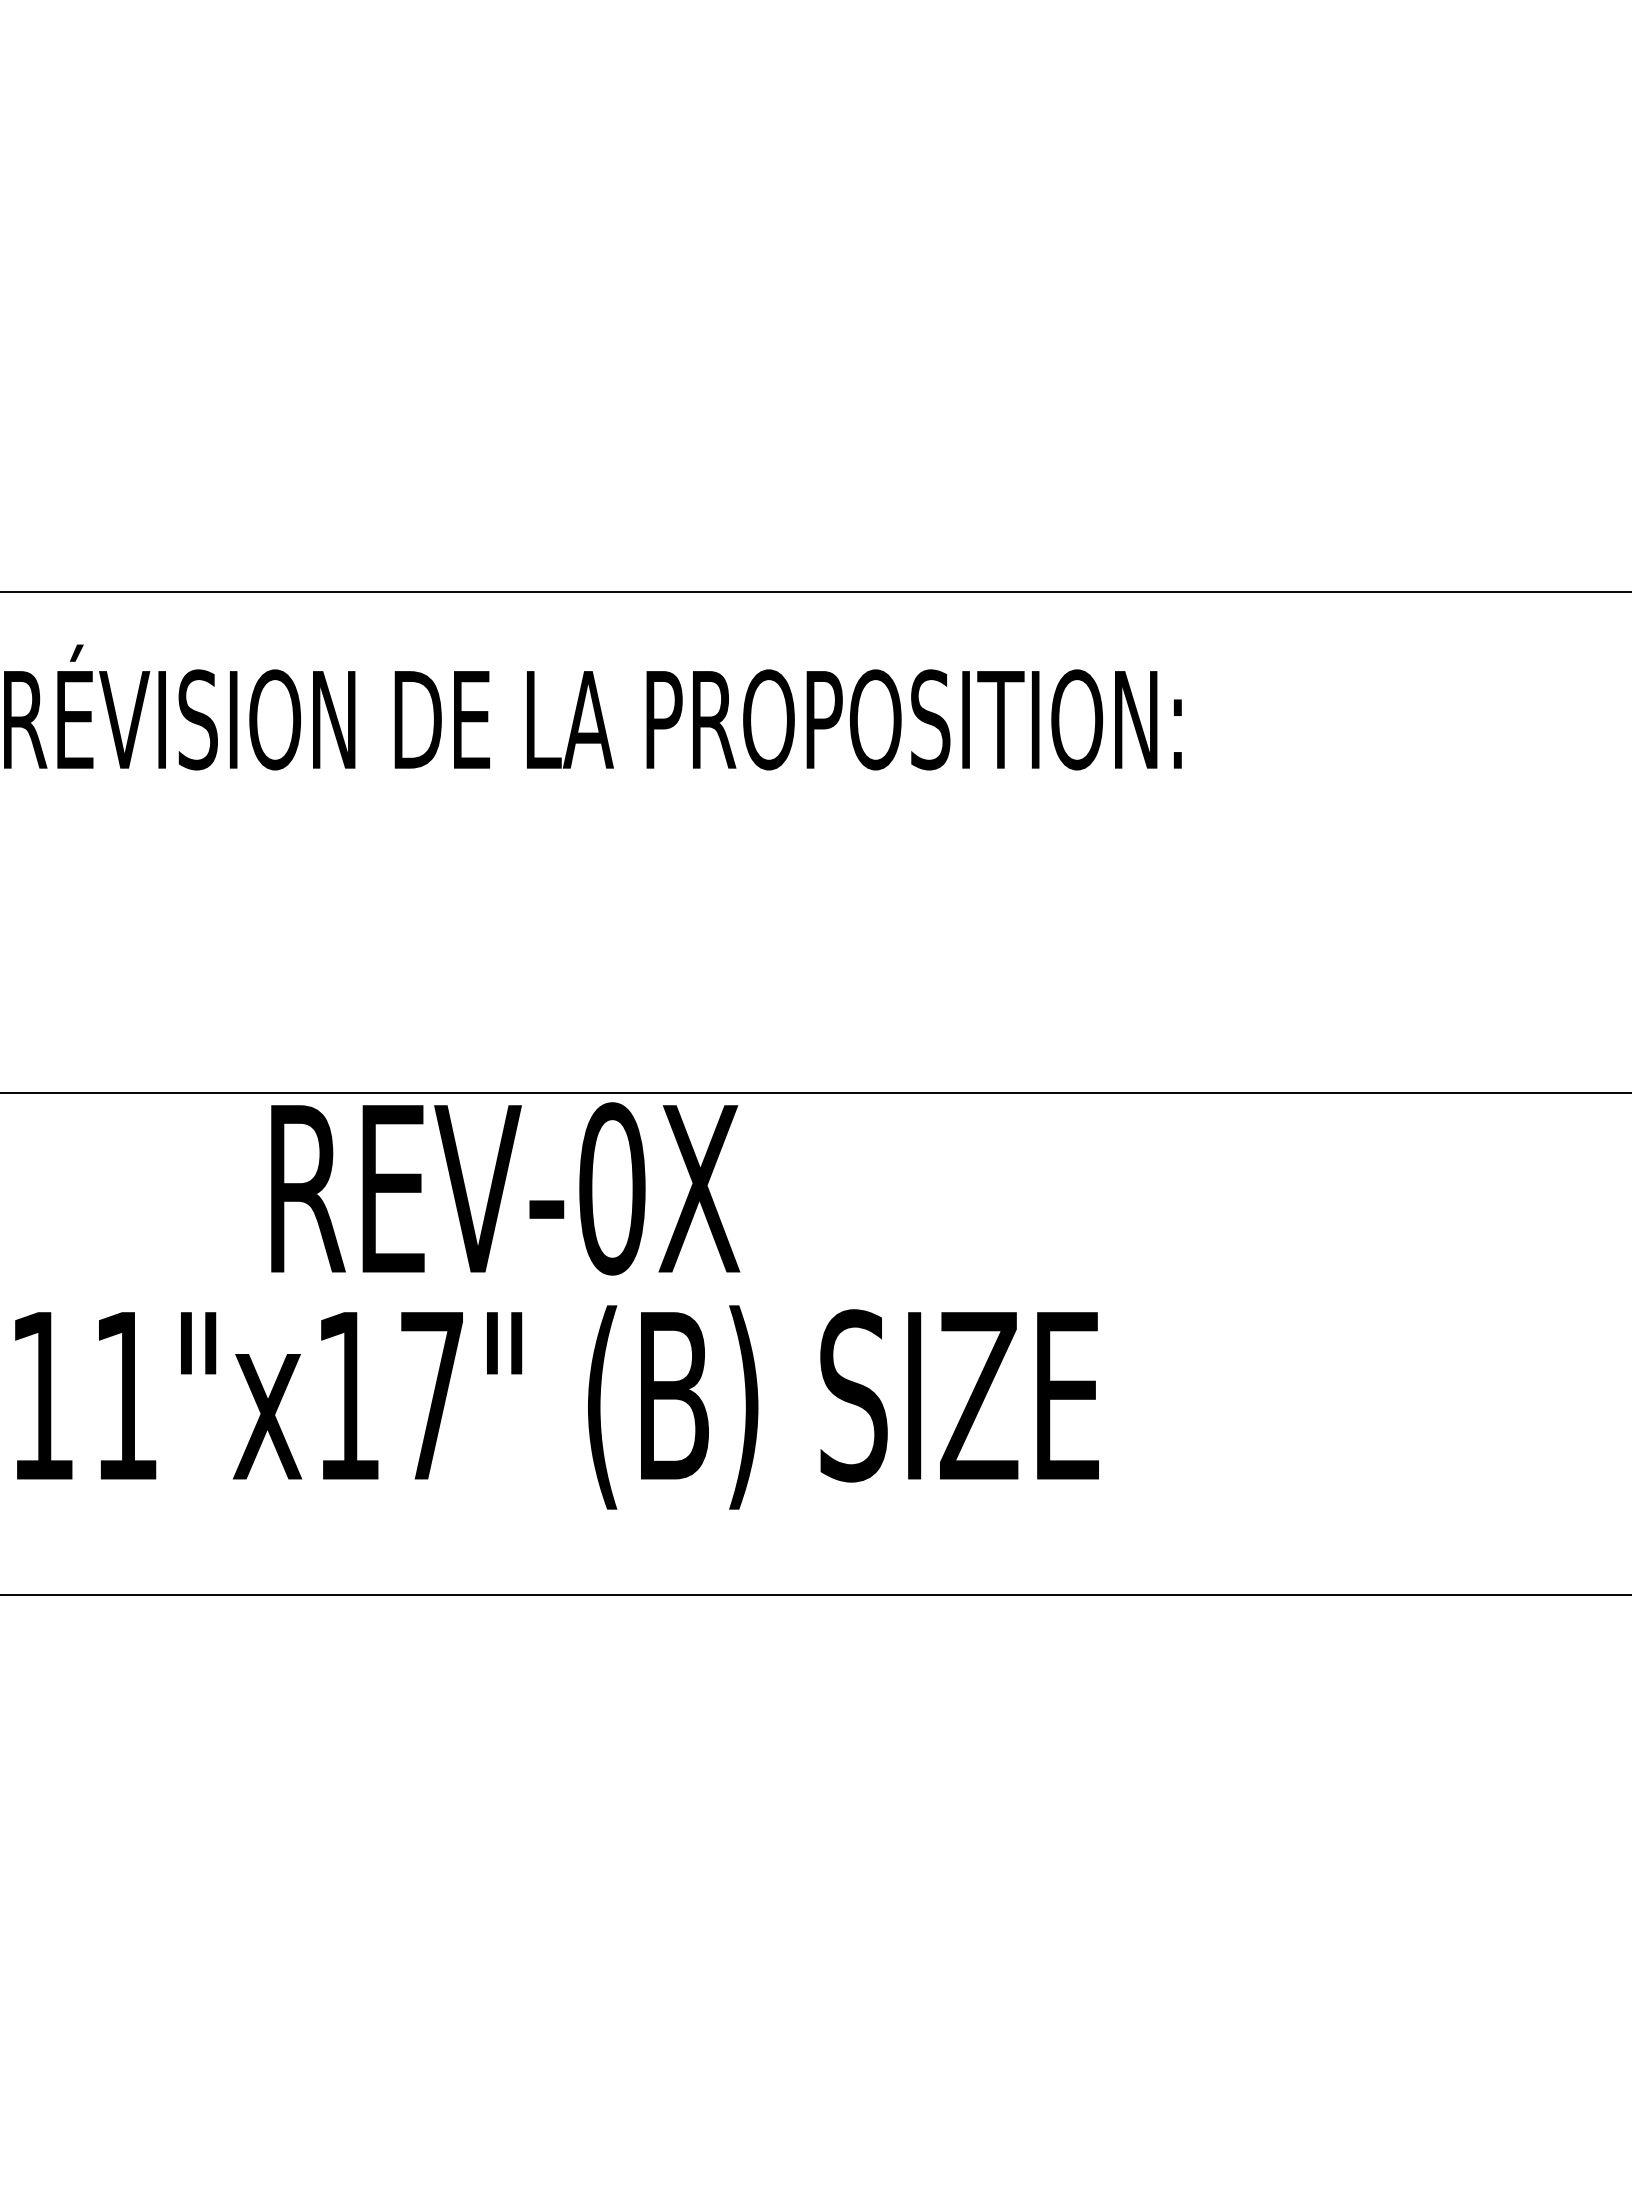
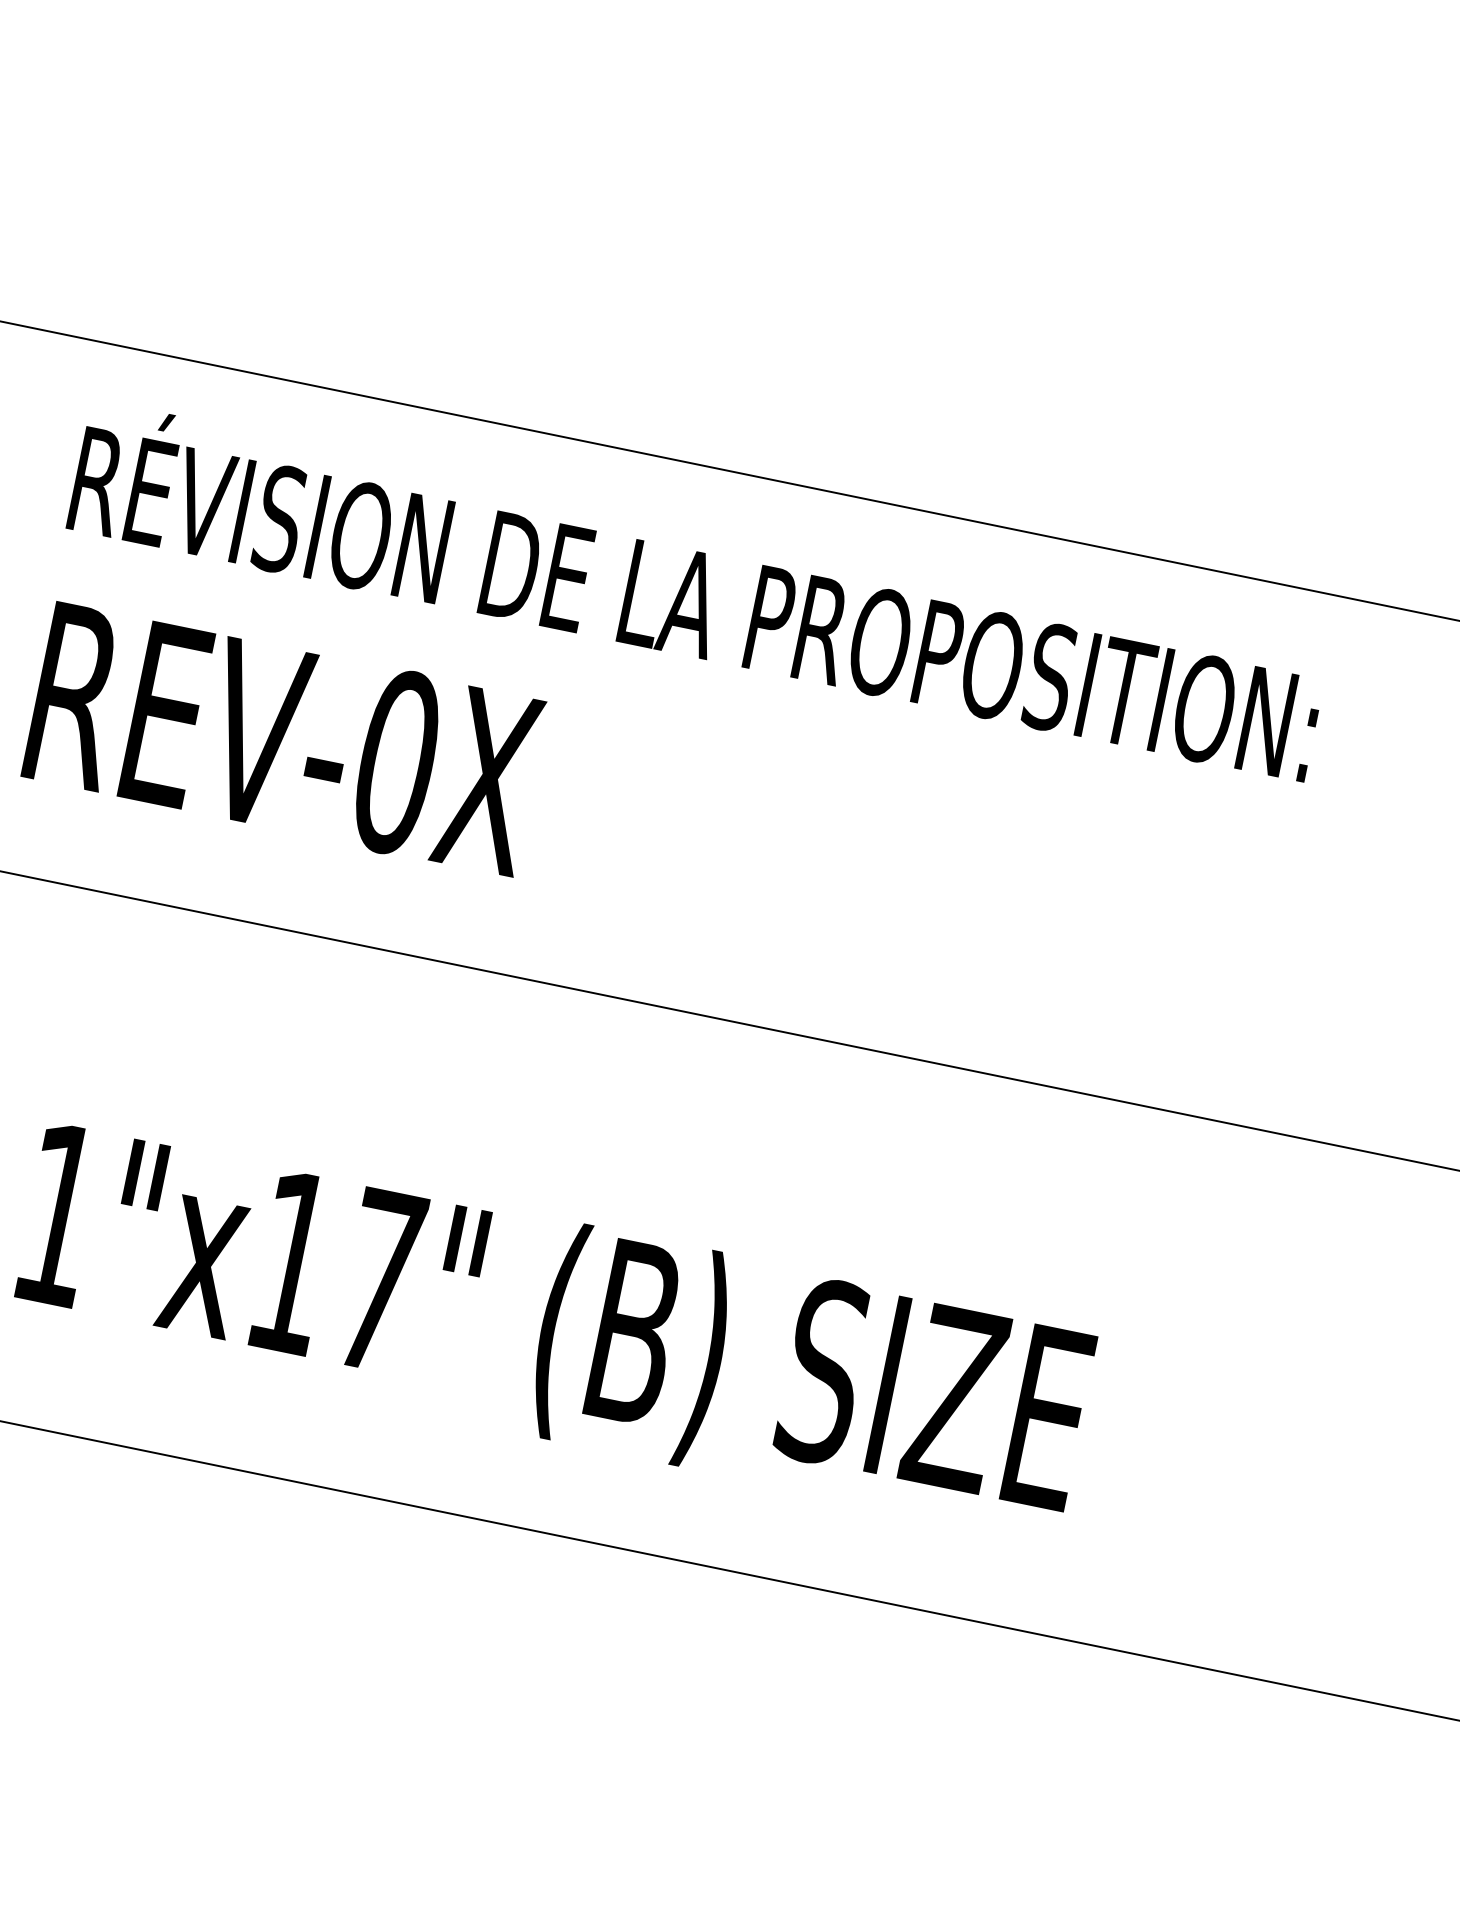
text: (505, 1188) -> (284, 738), moved

